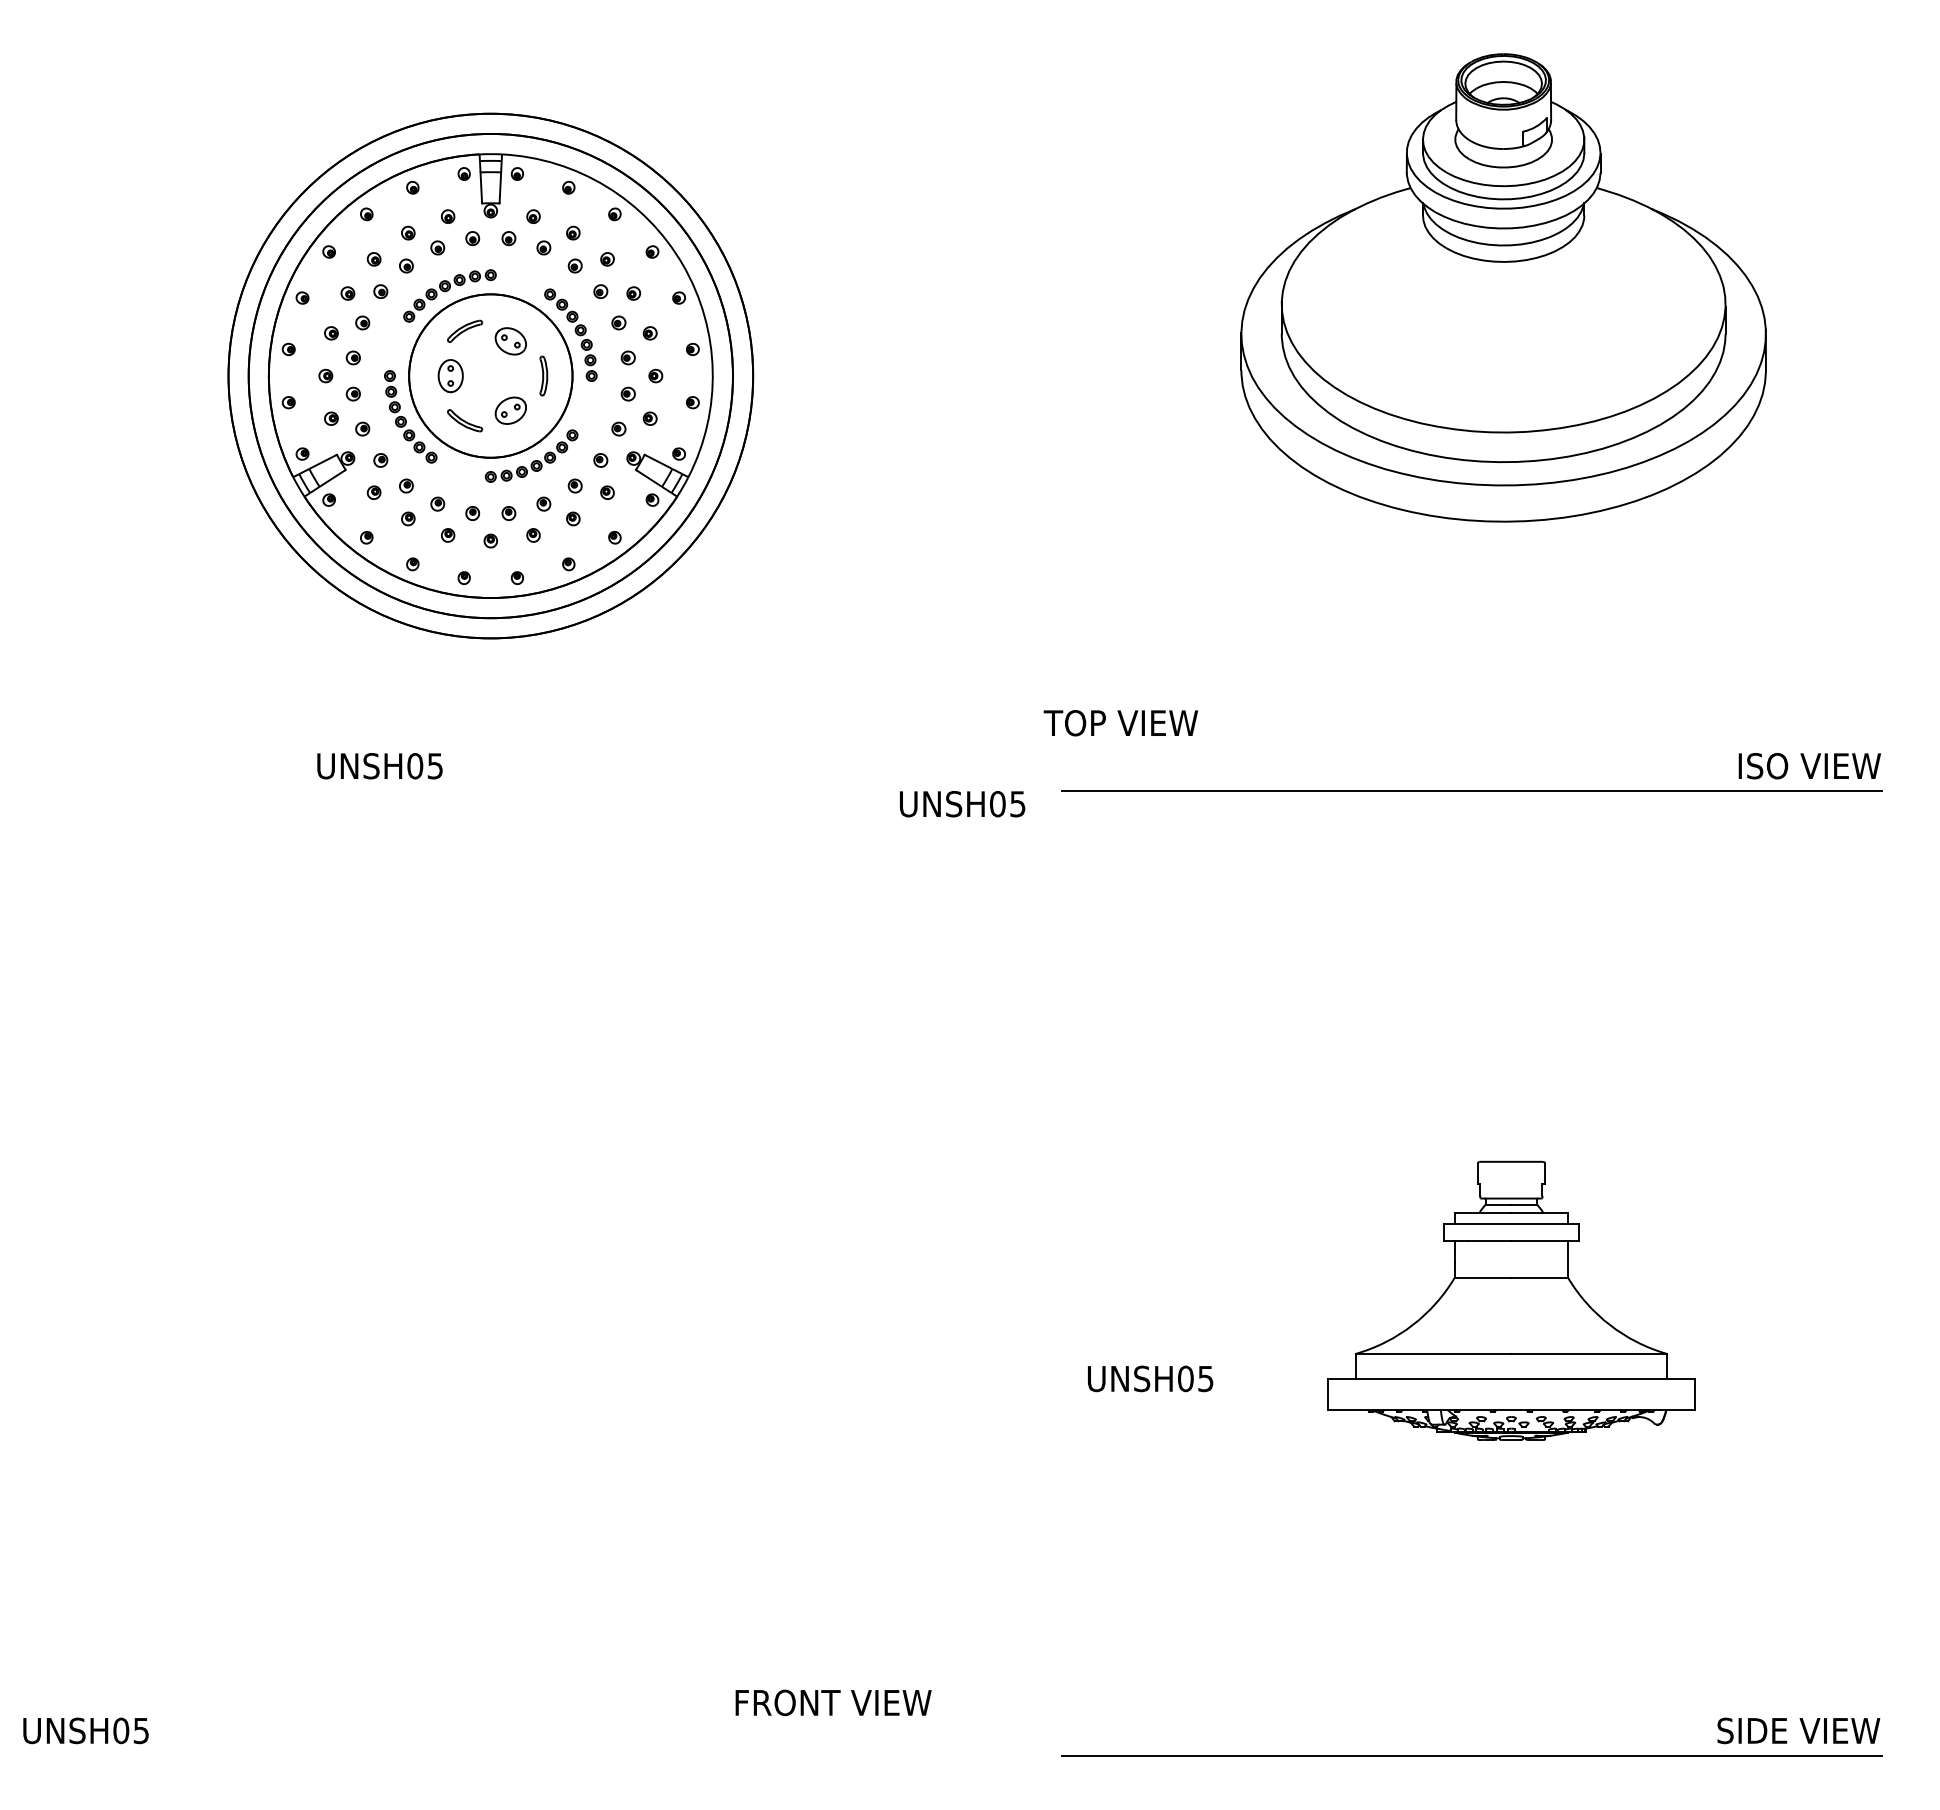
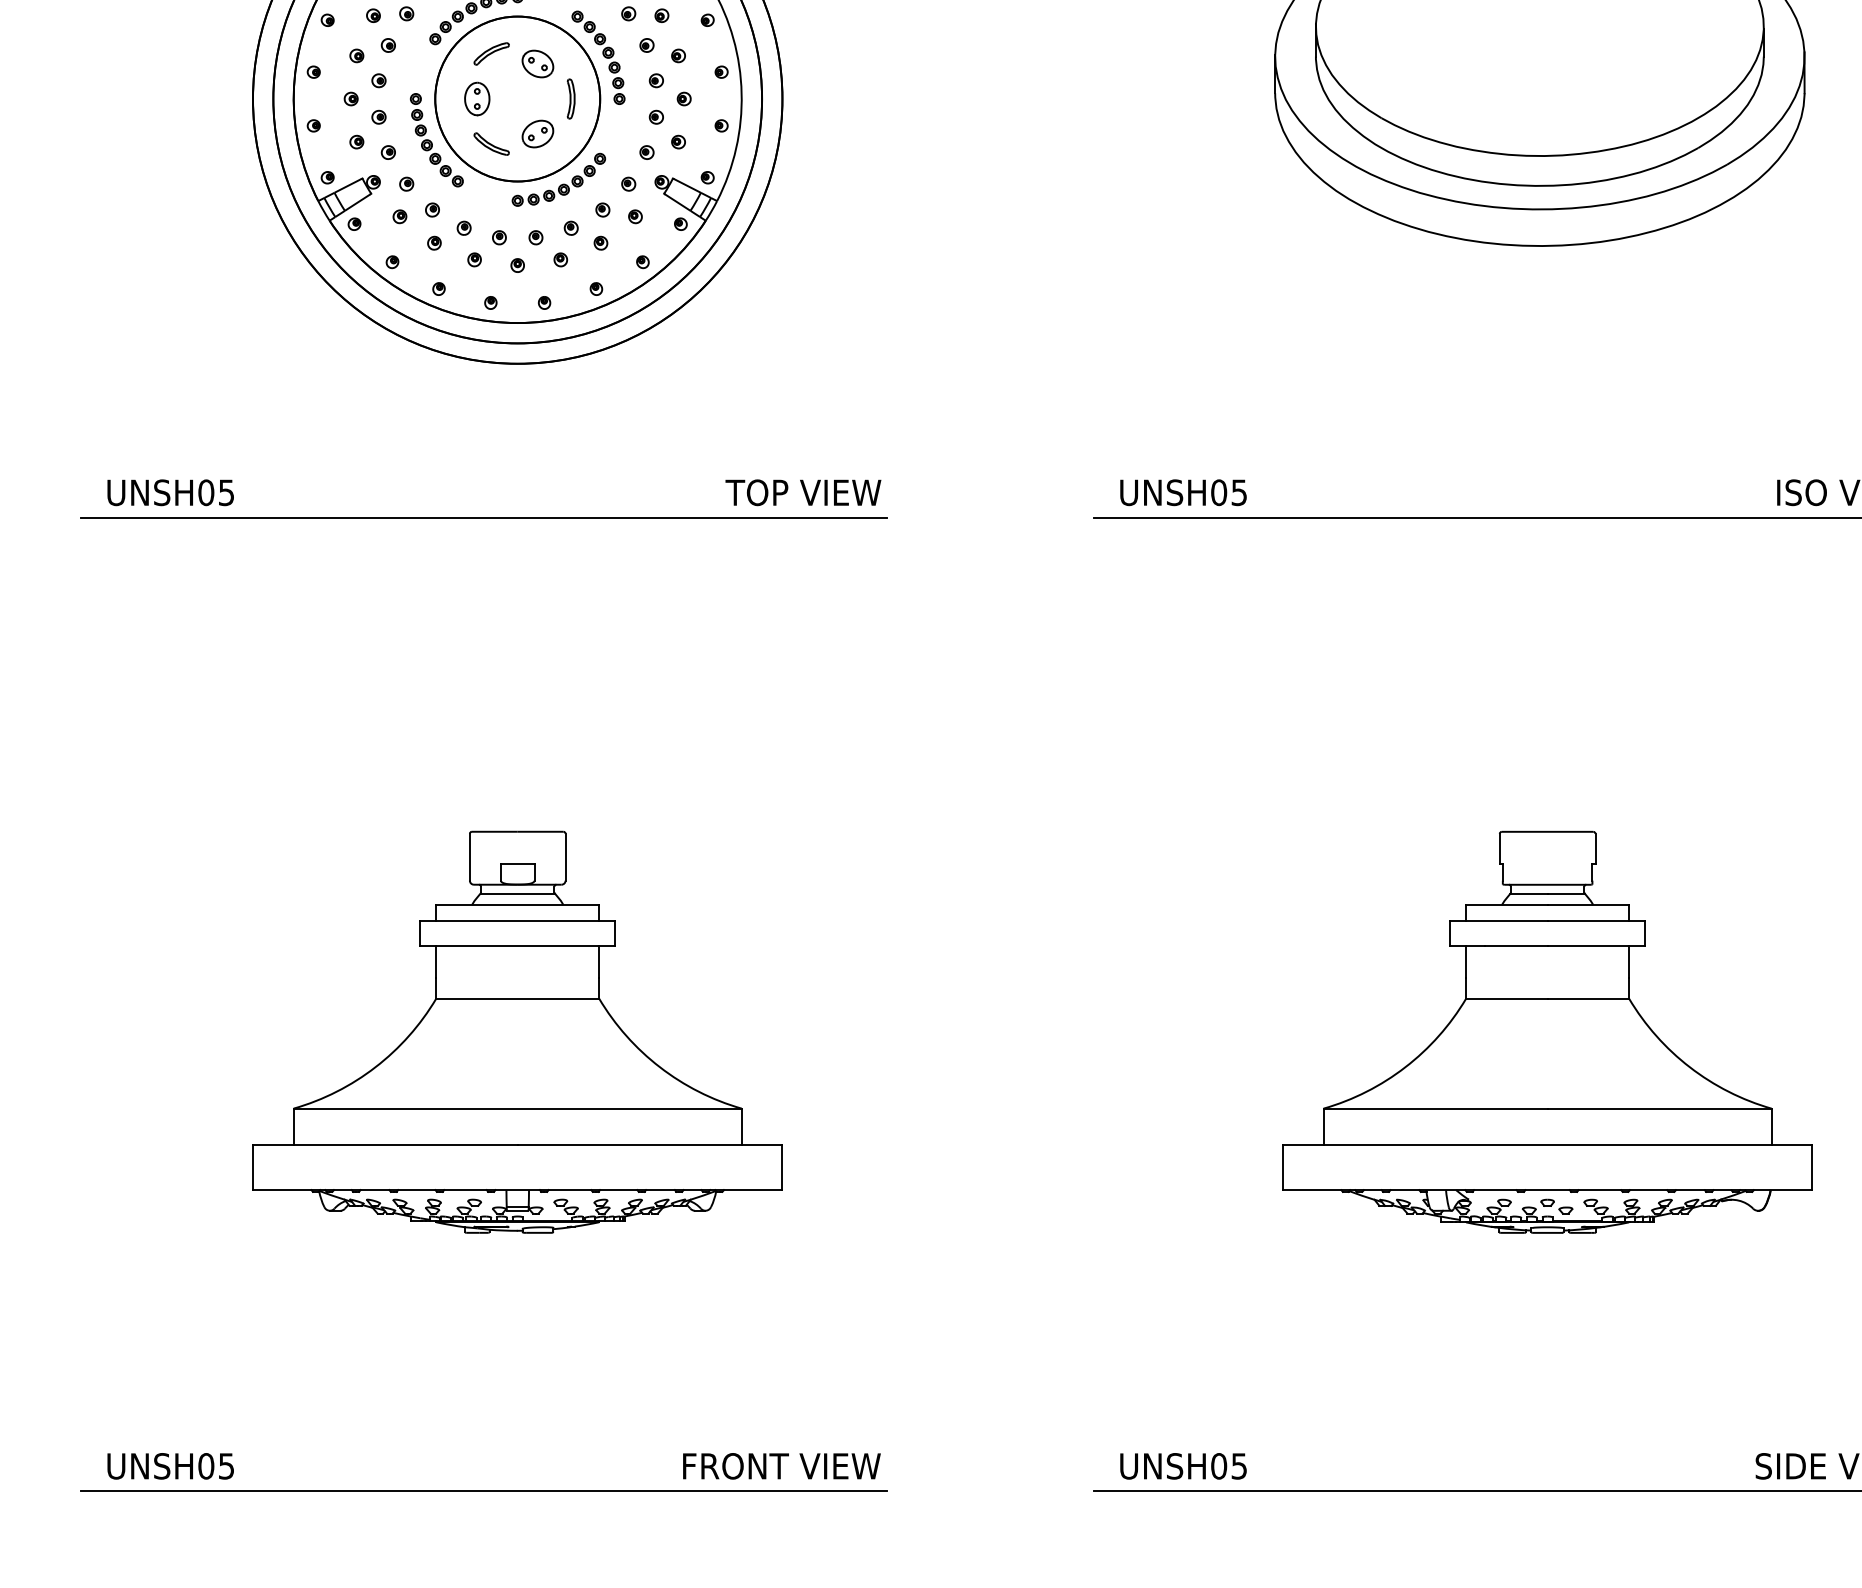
text: (1120, 723) -> (802, 493), moved
text: (379, 766) -> (170, 493), moved
line: (457, 791) -> (484, 518), added
text: (962, 804) -> (1183, 493), moved
part: (490, 1300) -> (517, 1031), added
part: (1511, 1300) -> (1547, 1031), size x1.43
text: (1150, 1378) -> (1183, 1465), moved
text: (833, 1702) -> (781, 1465), moved
text: (85, 1730) -> (170, 1465), moved
line: (457, 1755) -> (484, 1491), added

